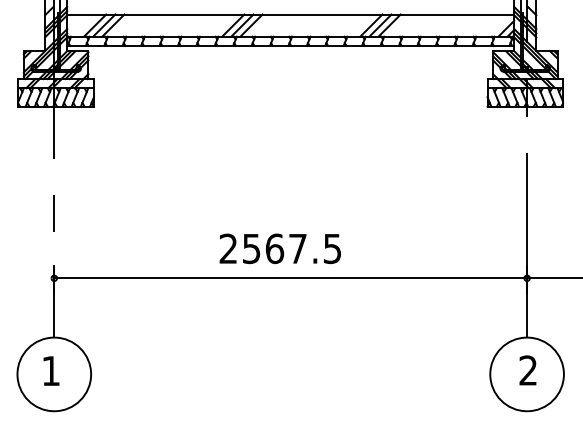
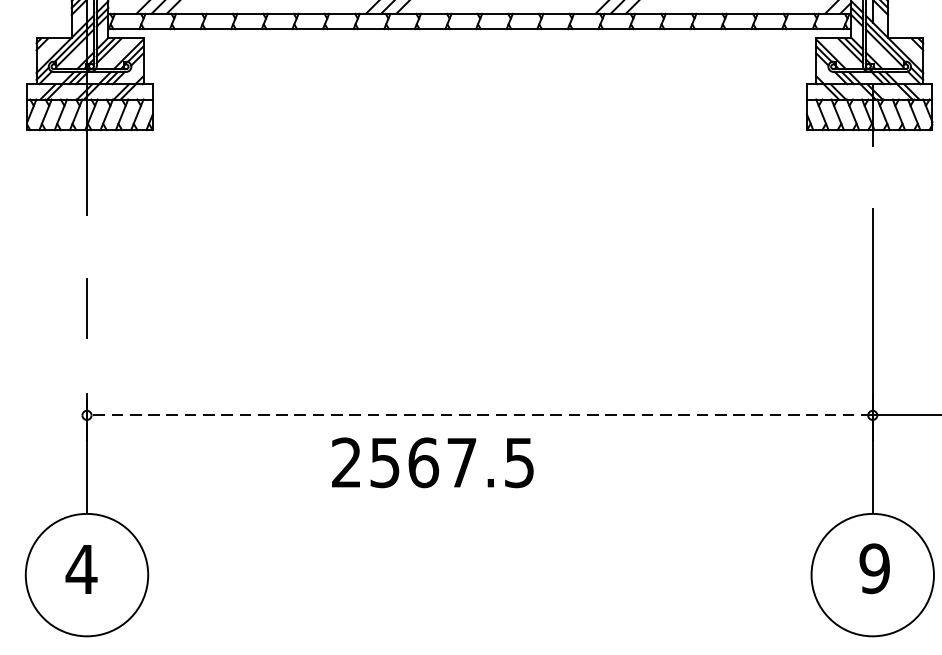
text: (279, 248) -> (431, 462), moved
line: (290, 278) -> (479, 415), solid -> dashed
text: (50, 370) -> (80, 568), 1 -> 4
text: (528, 370) -> (875, 568), 2 -> 9

